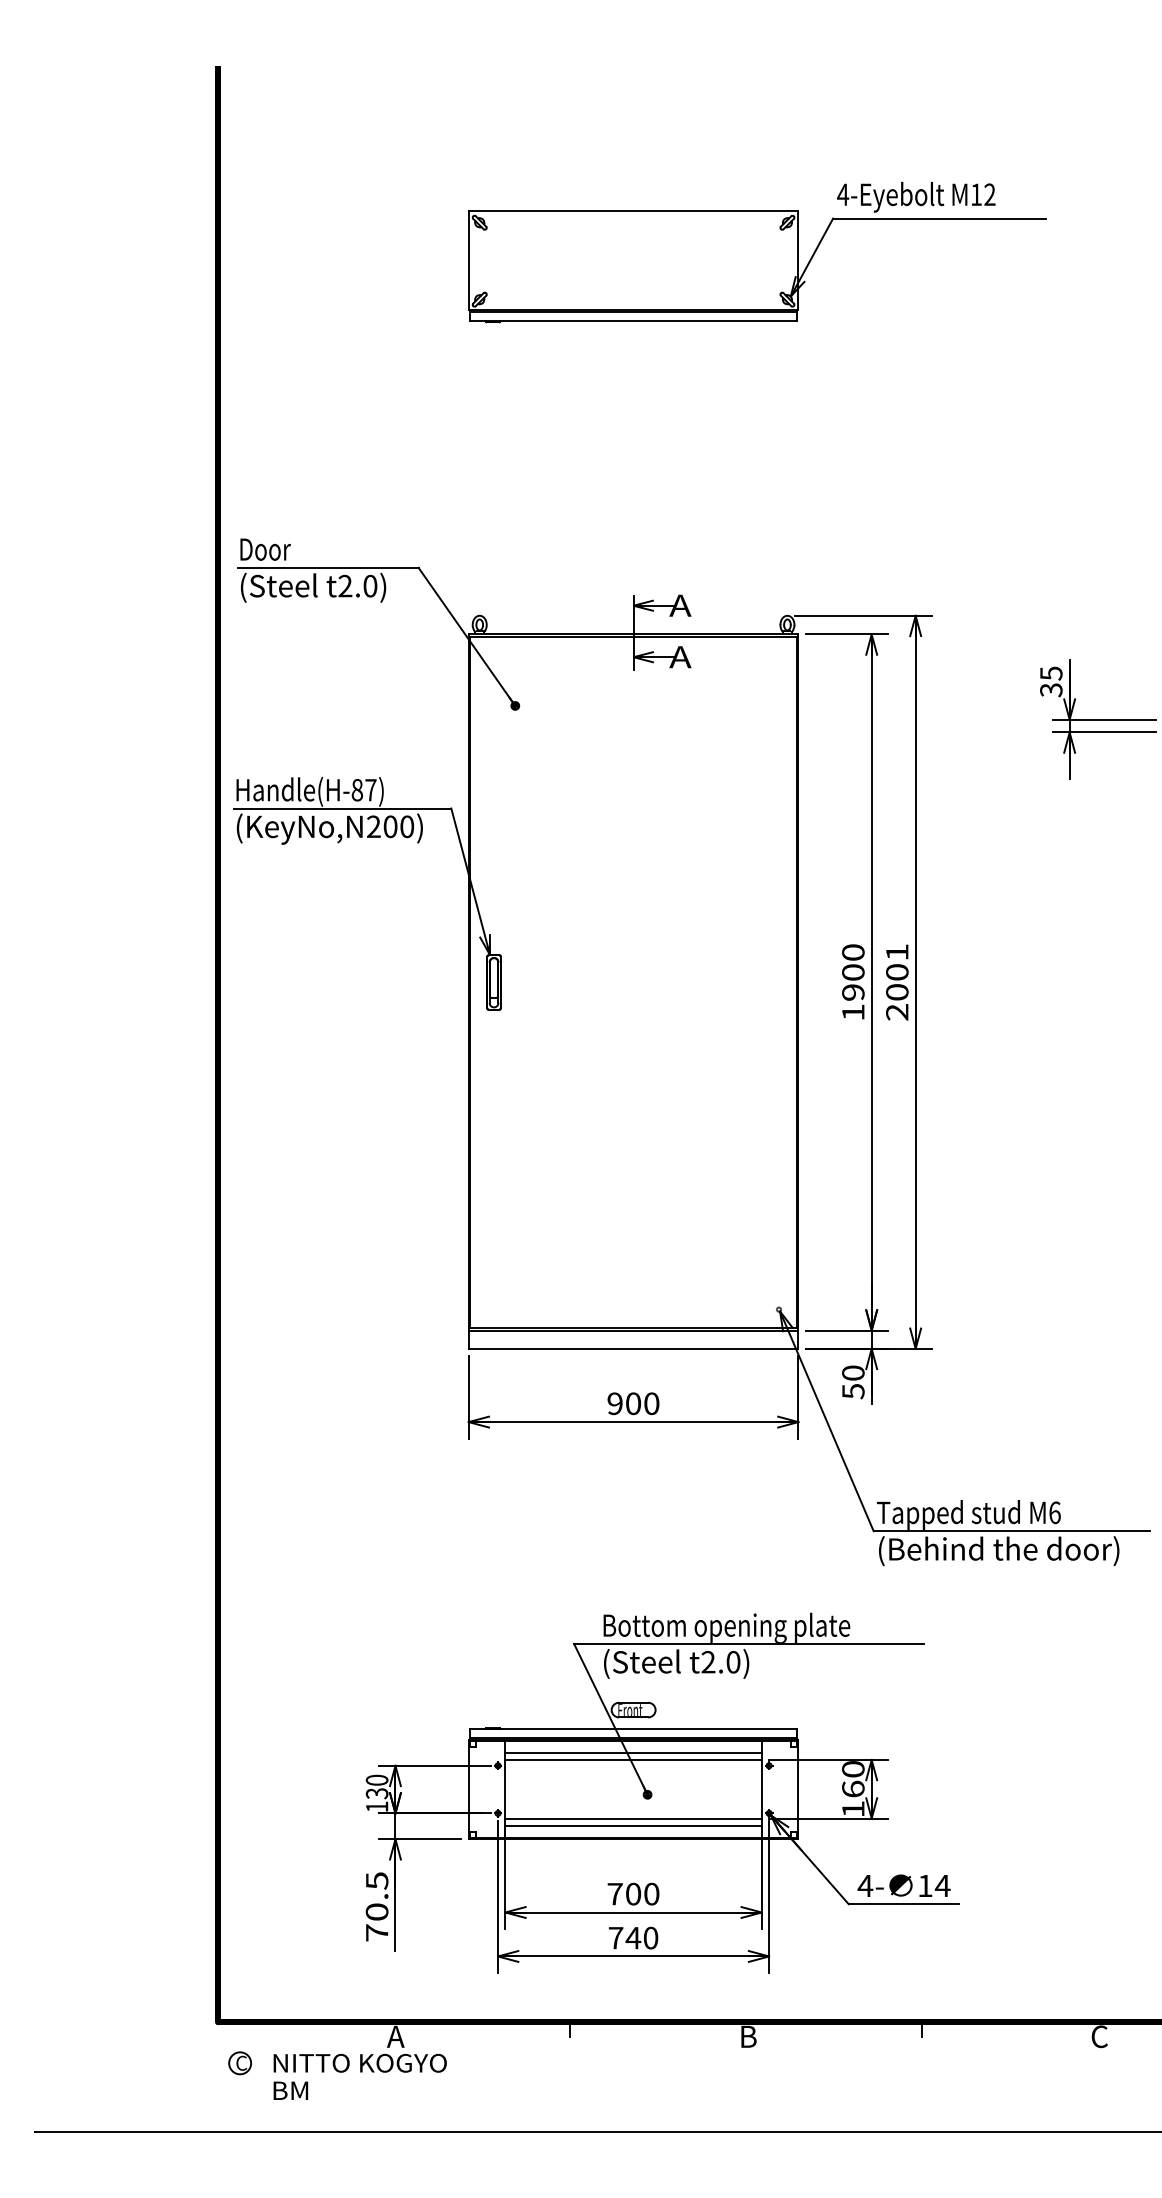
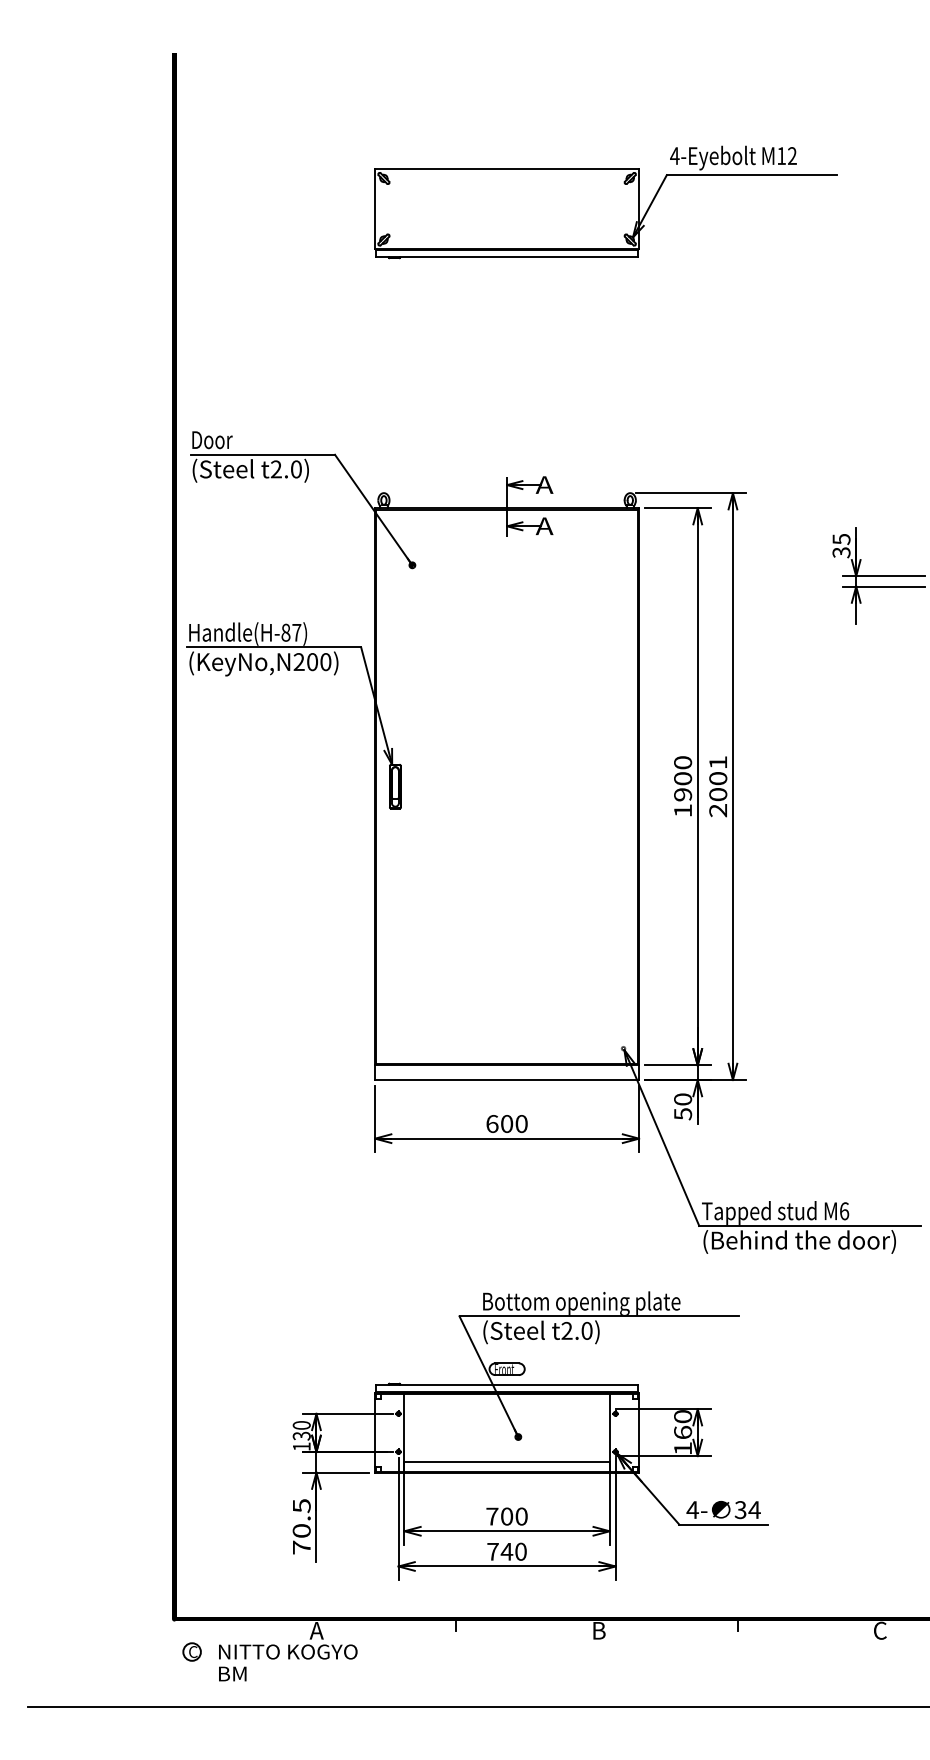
text: (614, 1403) -> (491, 1123), 900 -> 600
line: (633, 1752) -> (507, 1403), removed
line: (633, 1759) -> (507, 1408), removed
line: (633, 1818) -> (507, 1456), removed
text: (924, 1885) -> (740, 1509), 14 -> 34

